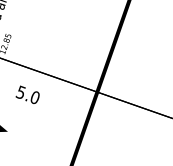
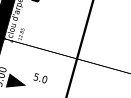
text: (27, 95) -> (40, 78), moved

